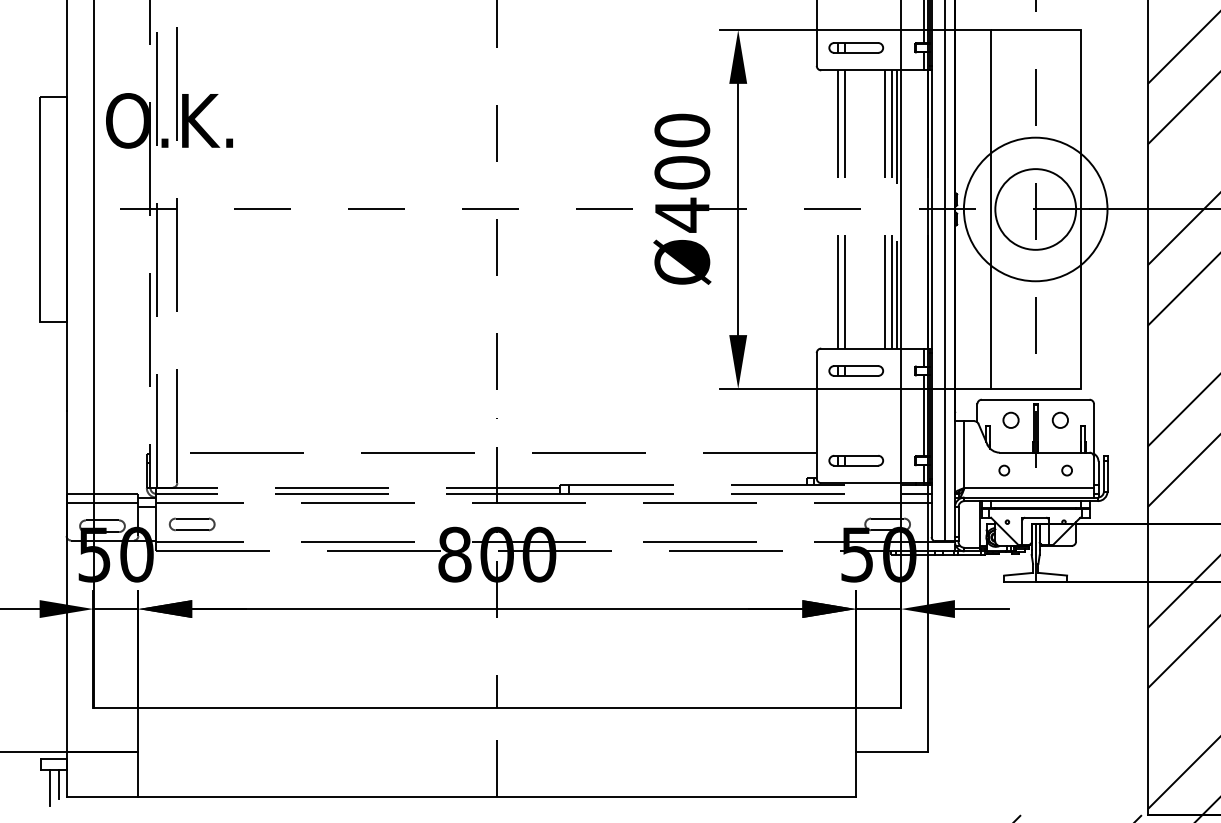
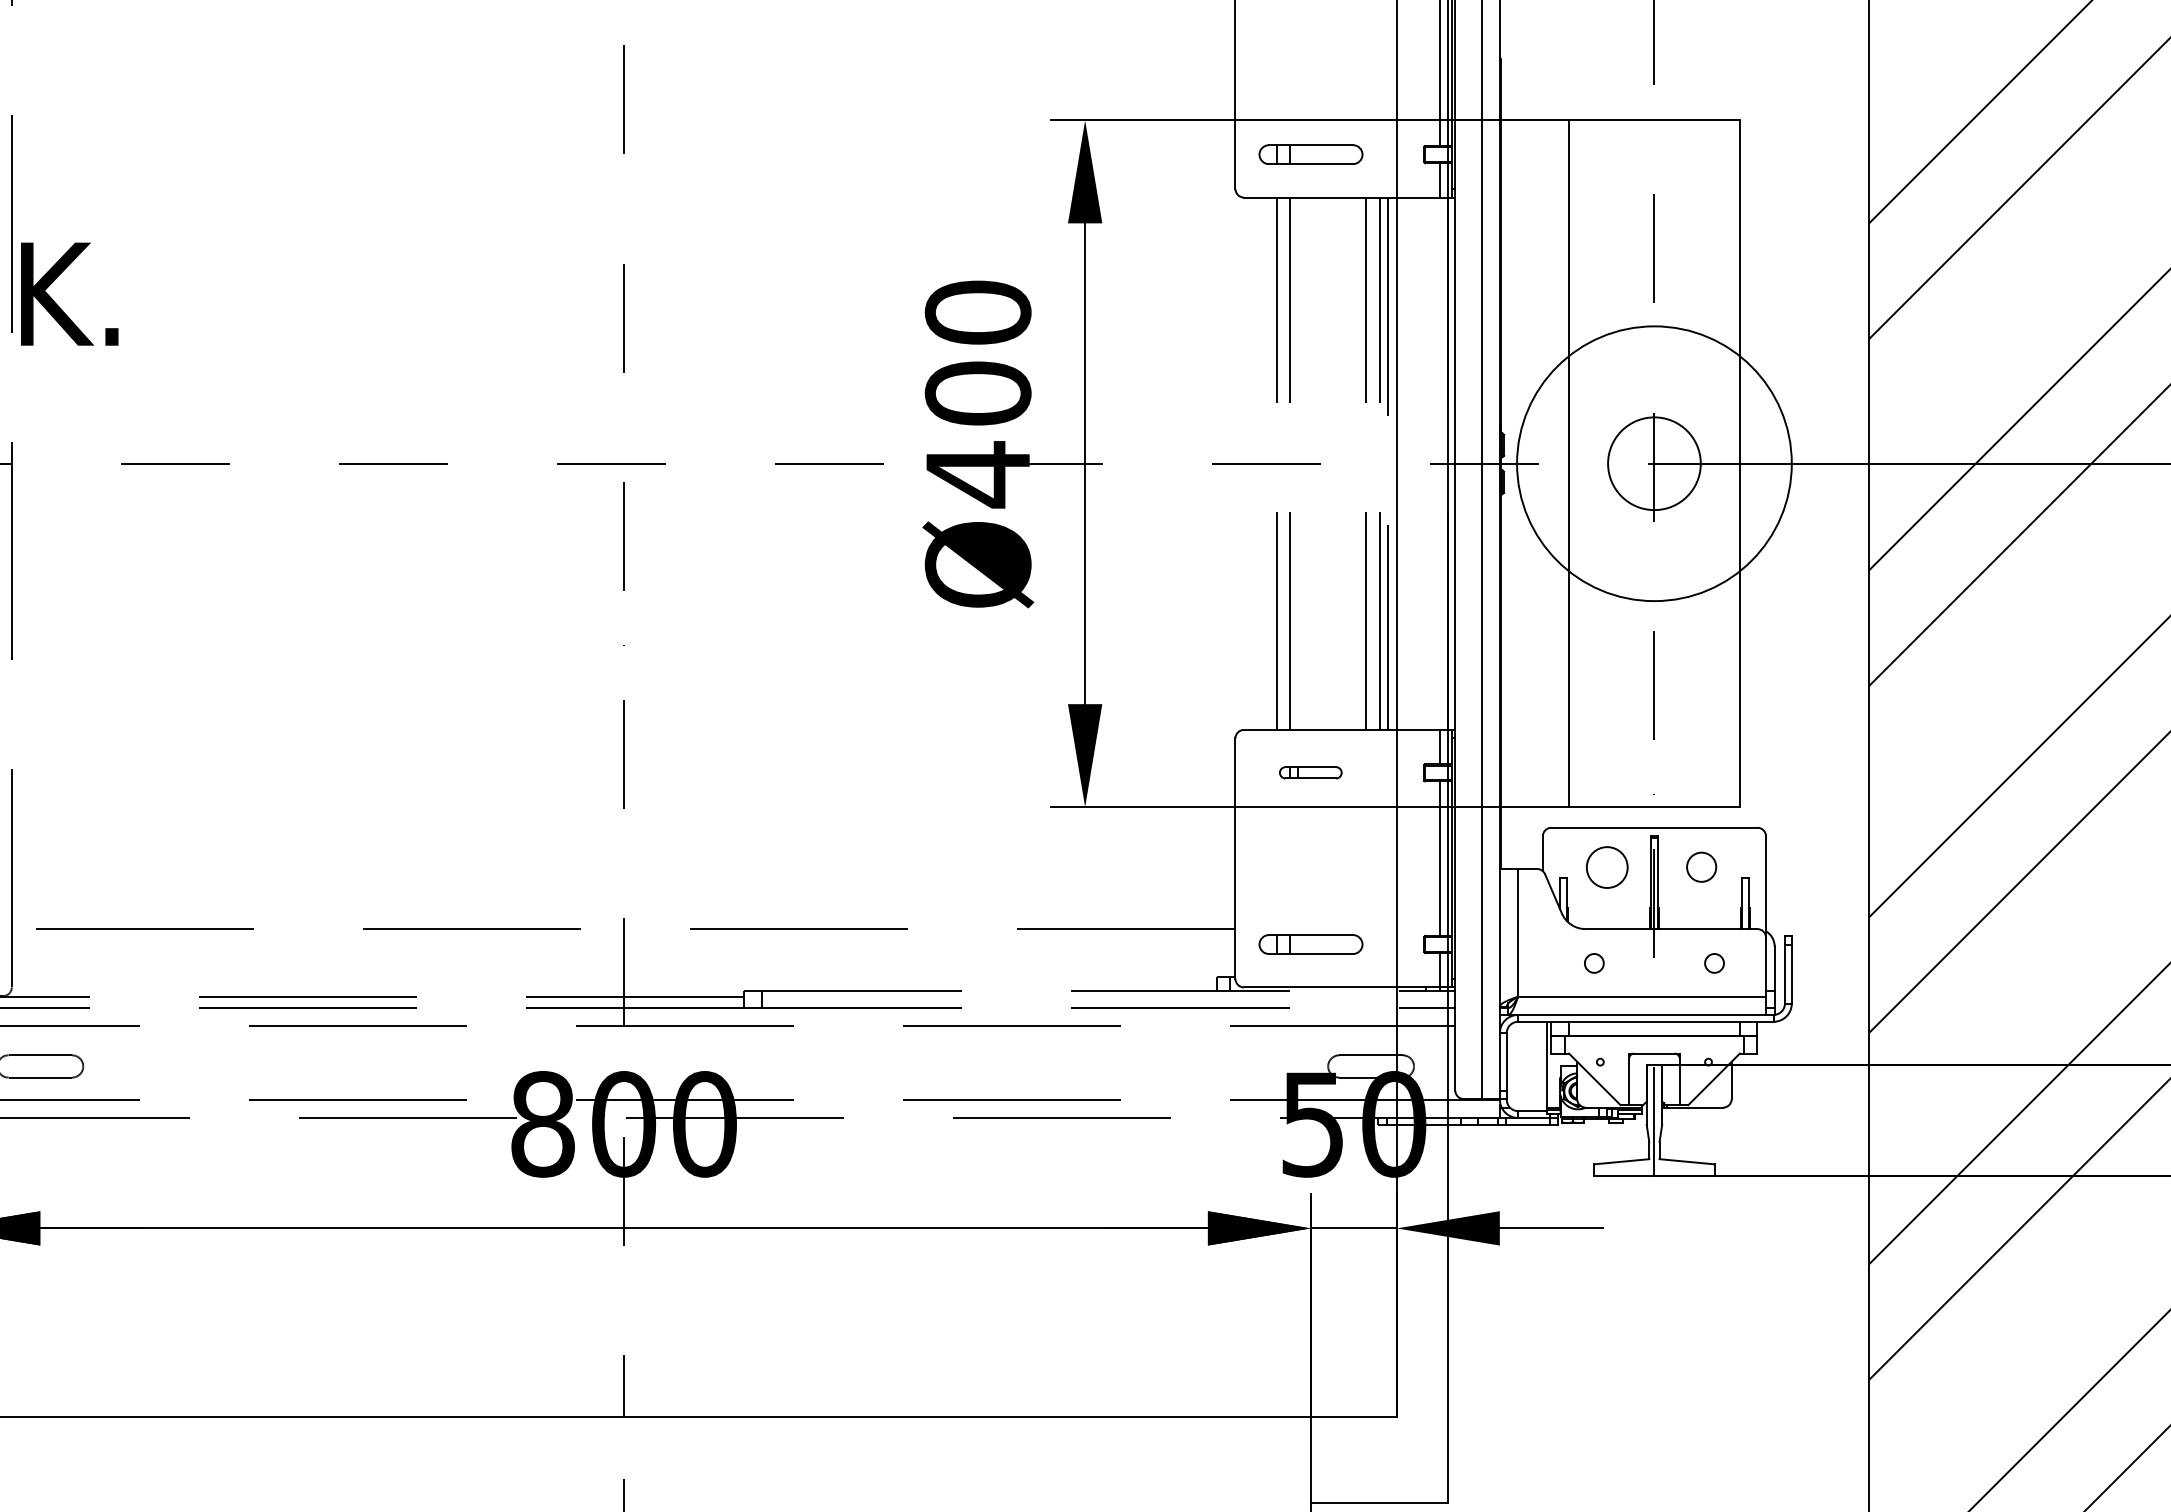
circle: (1035, 209) -> (1654, 463), size x0.6
part: (855, 370) -> (1309, 771), size x0.6
circle: (1010, 419) -> (1606, 865), size x1.4

